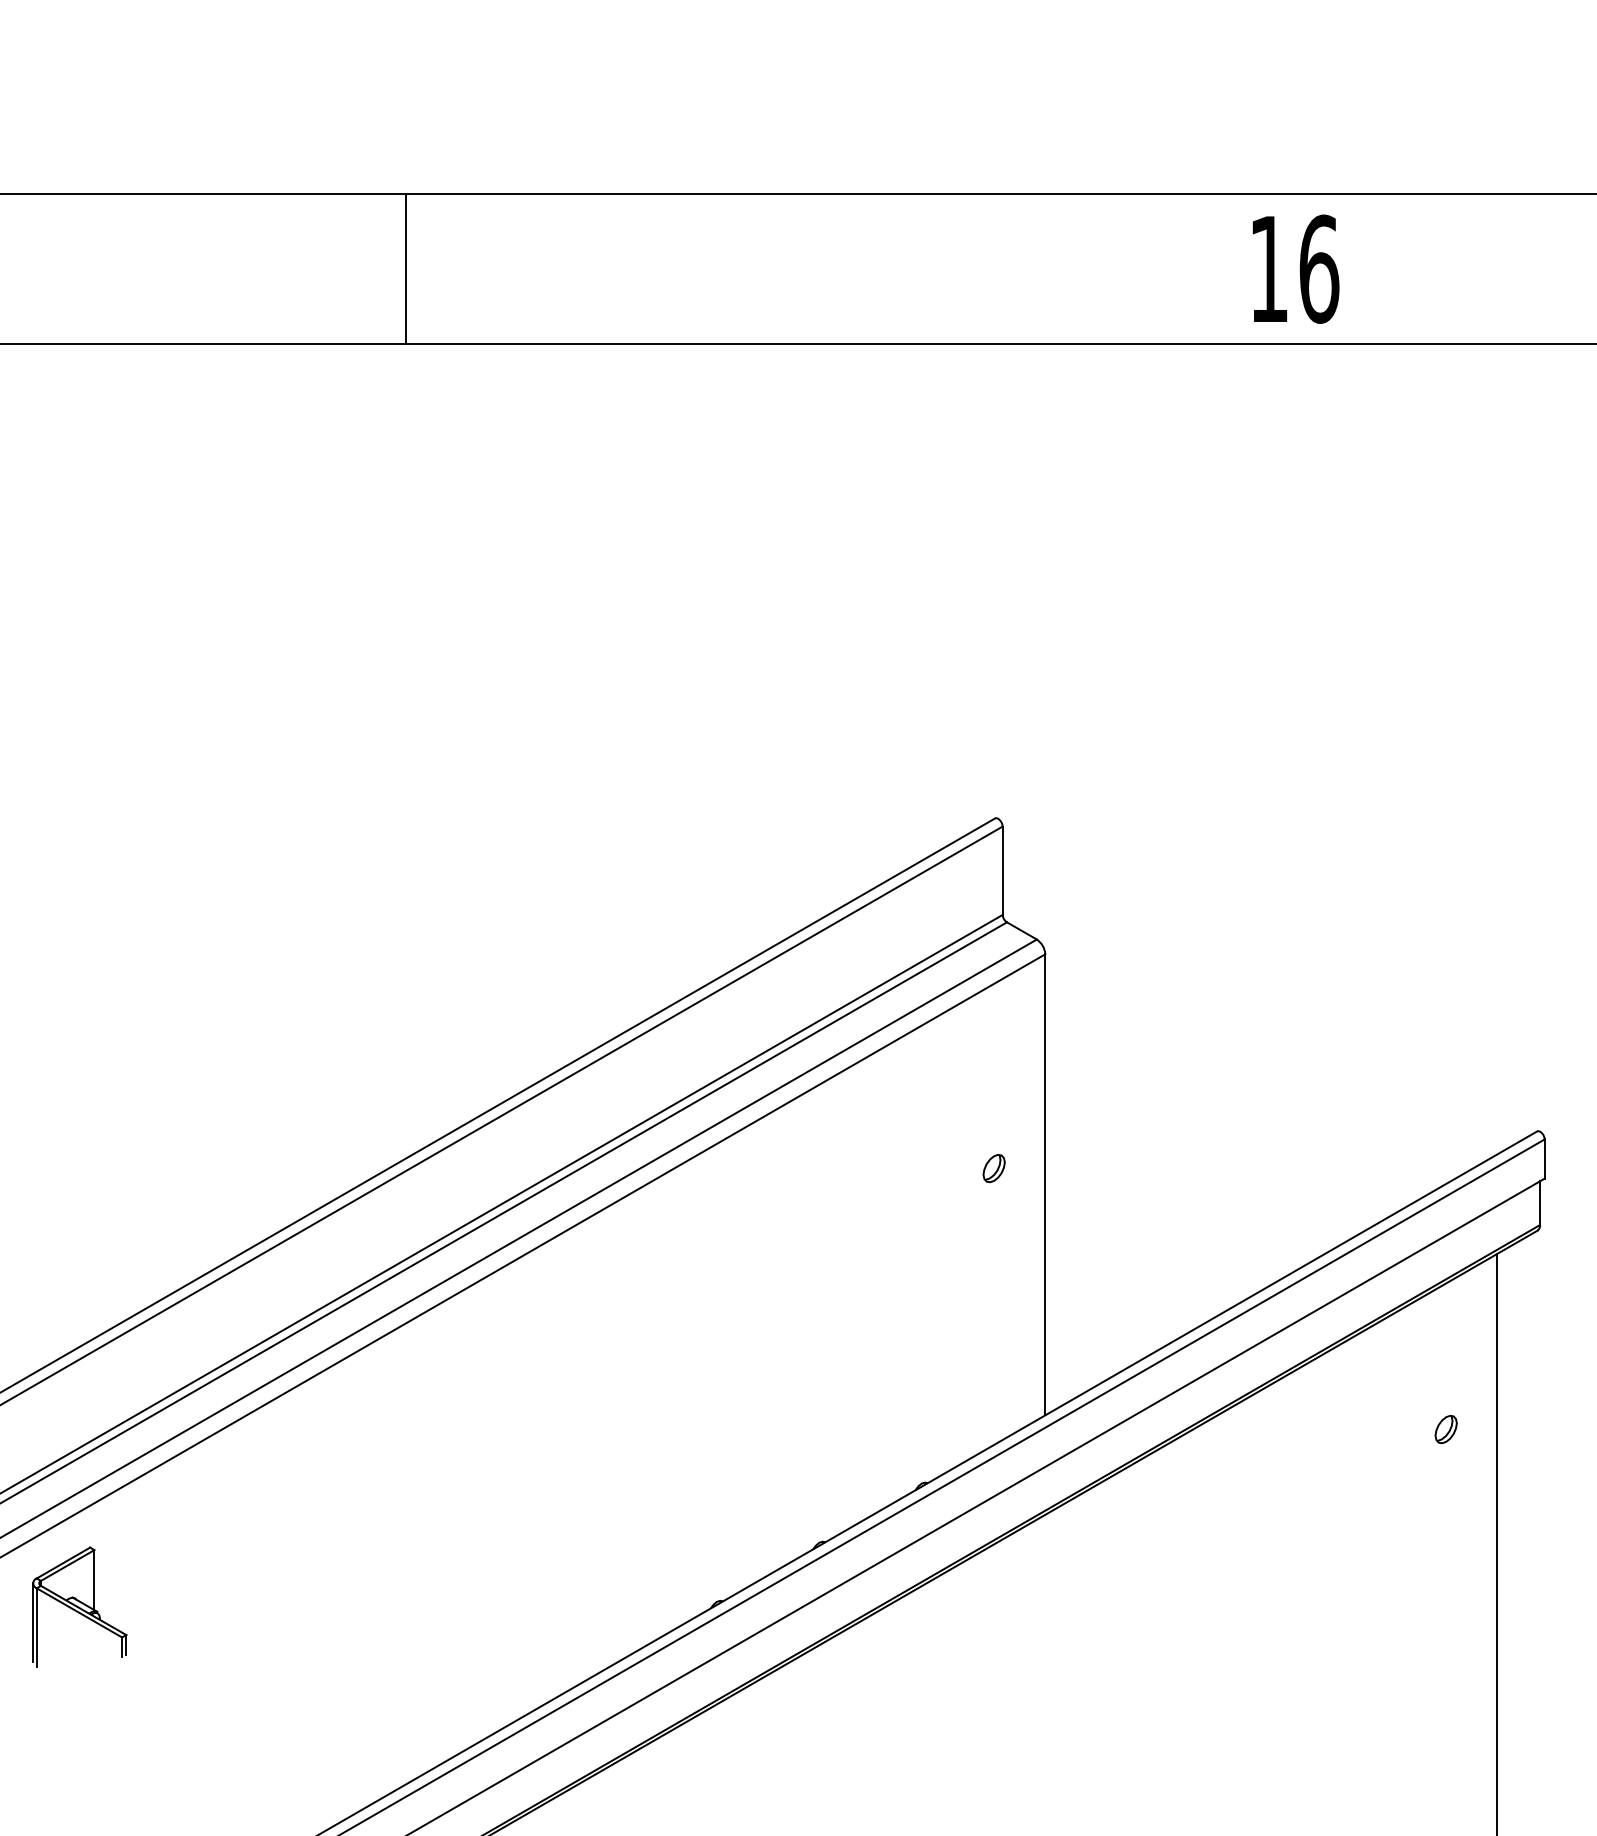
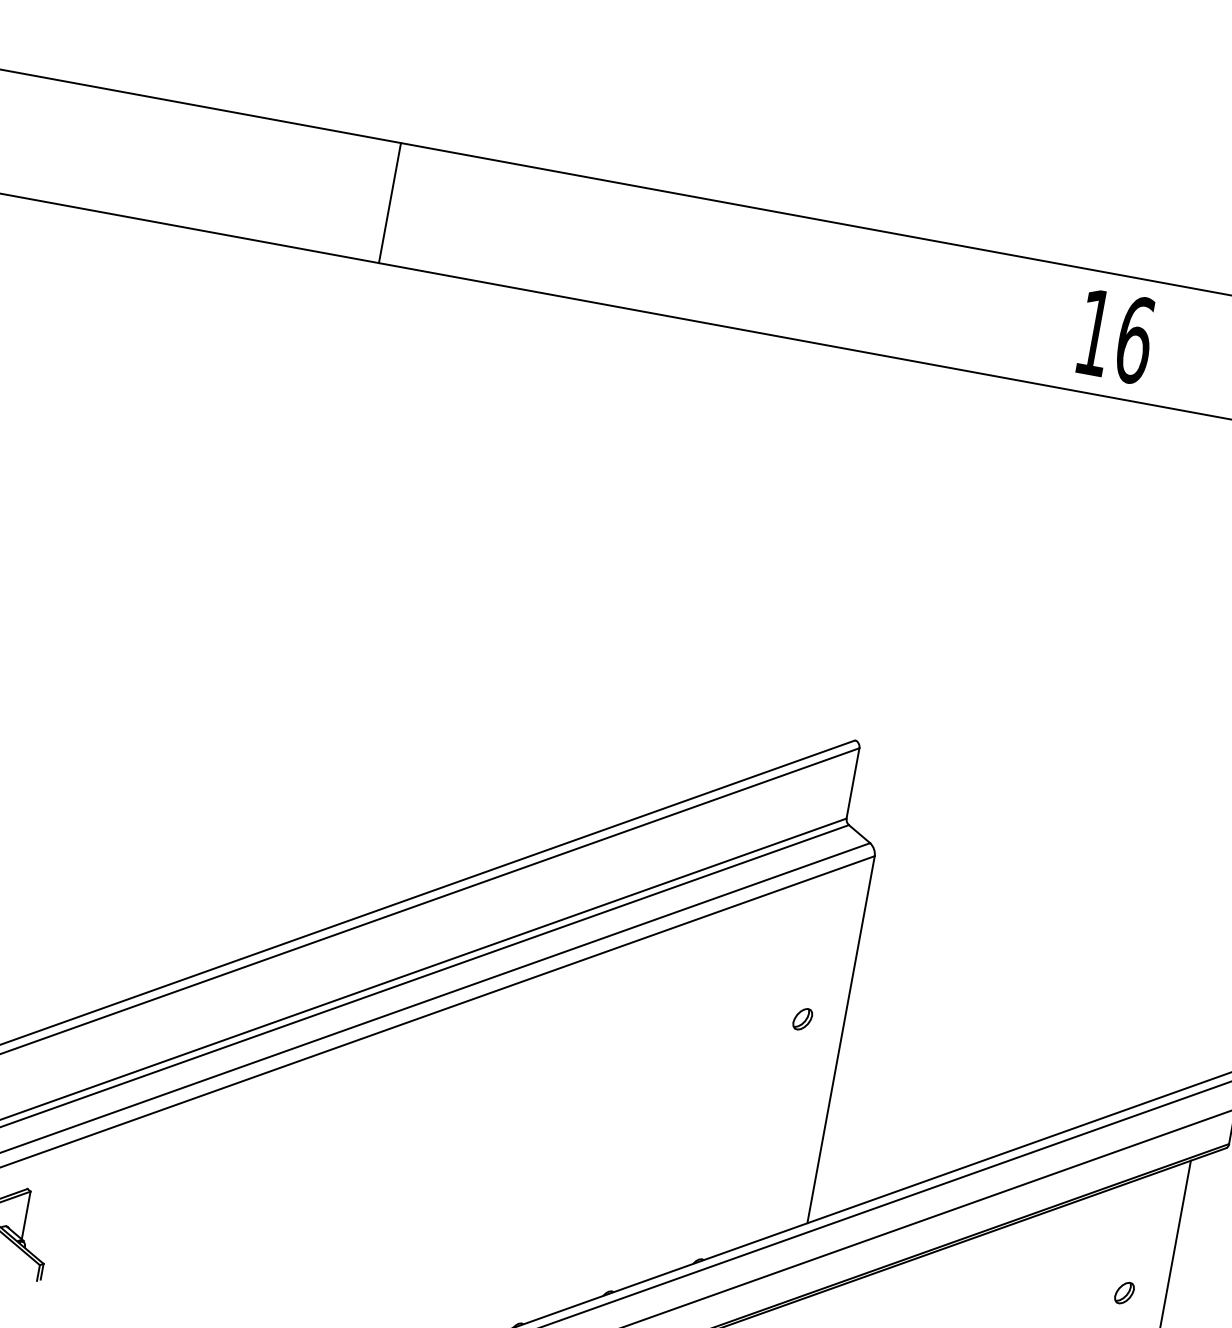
line: (405, 268) -> (389, 202), moved
text: (1295, 268) -> (1116, 336), moved

